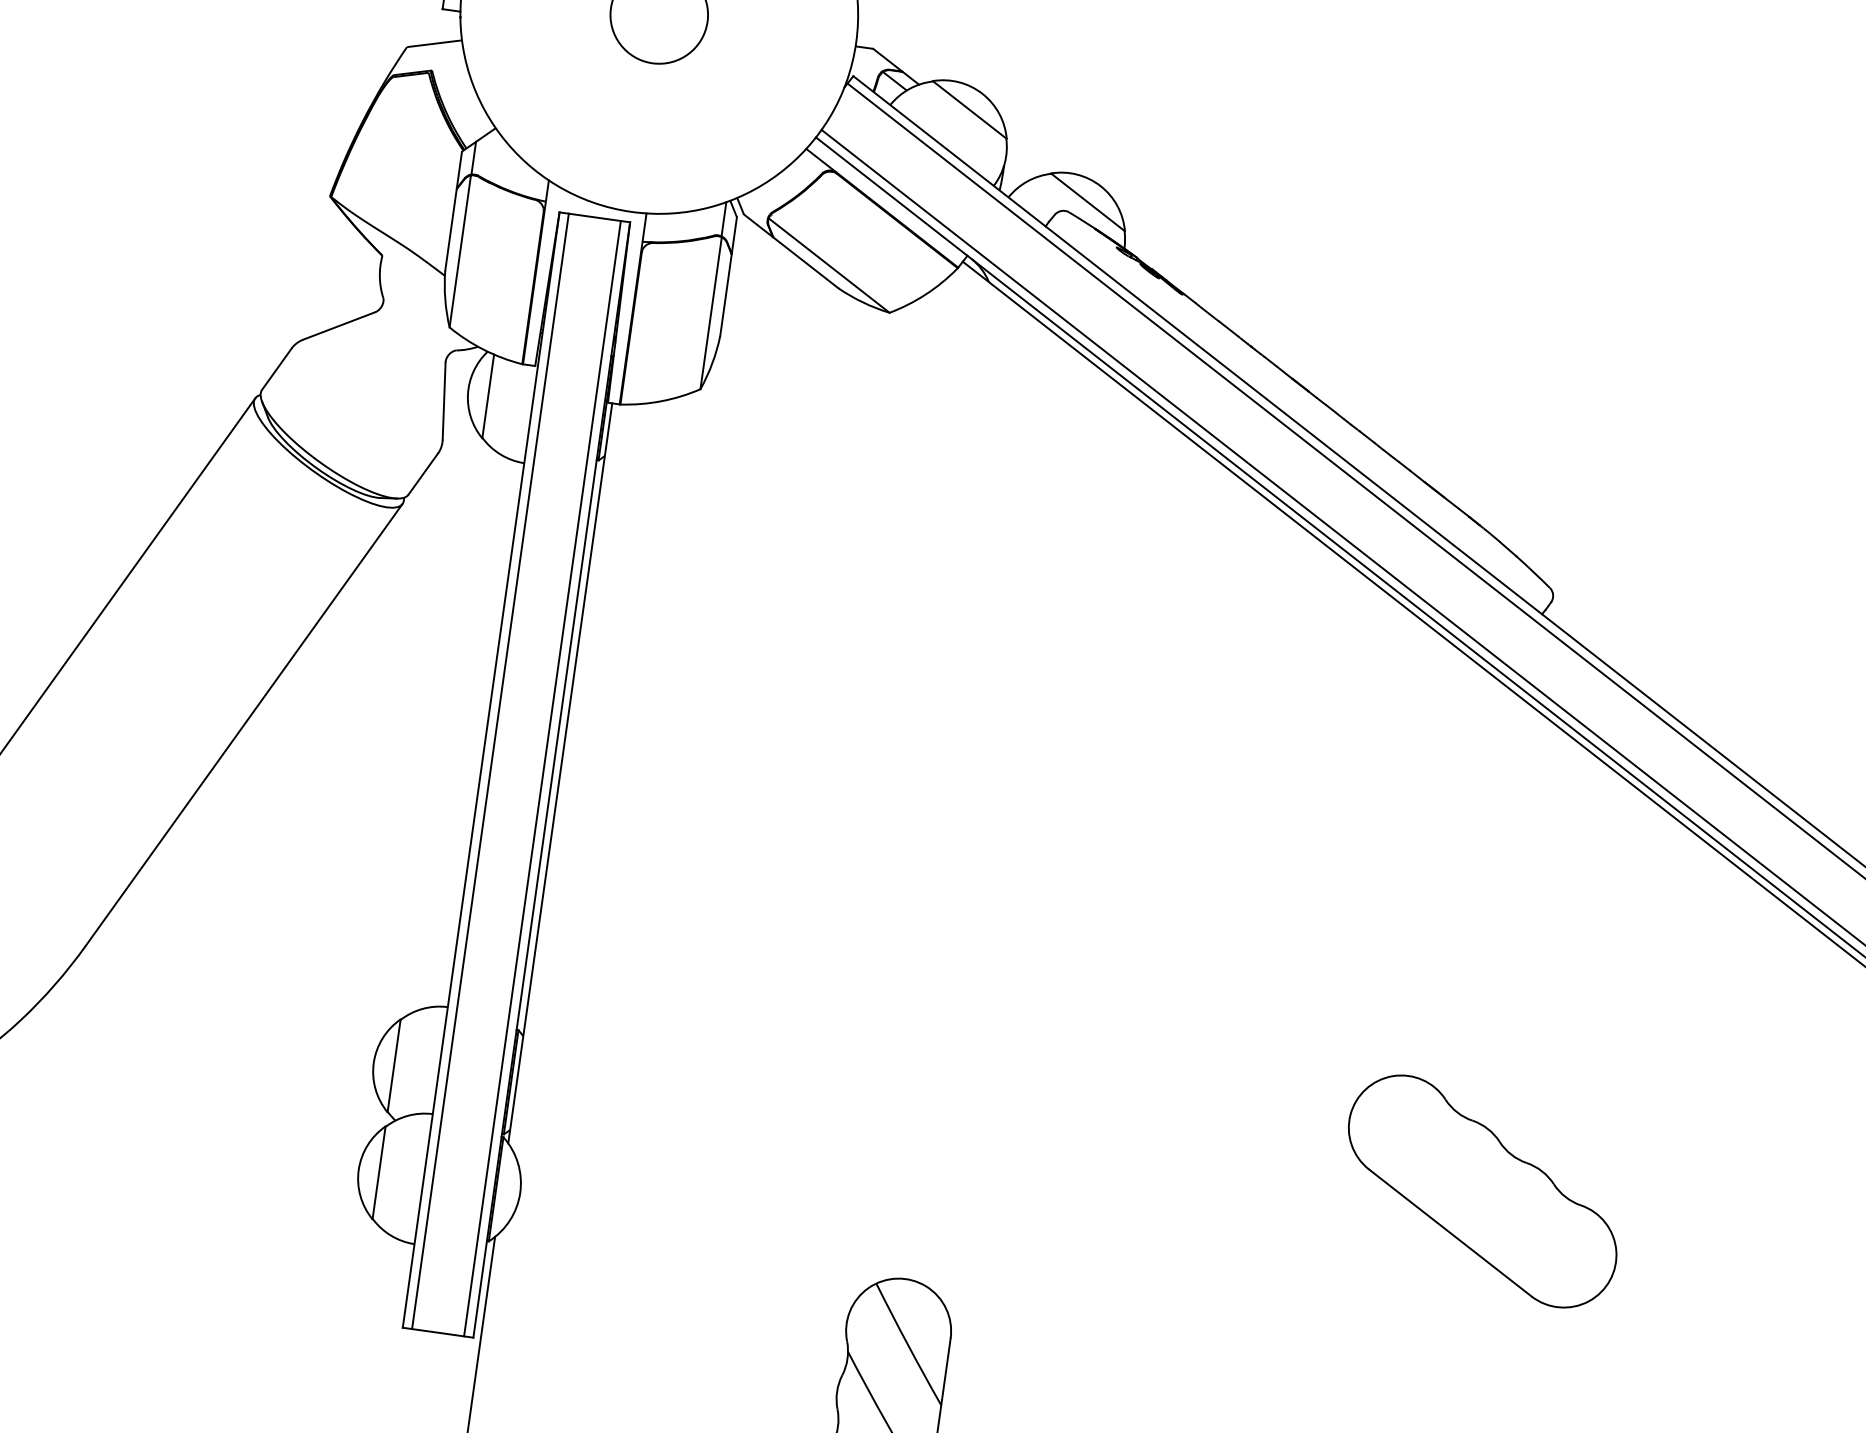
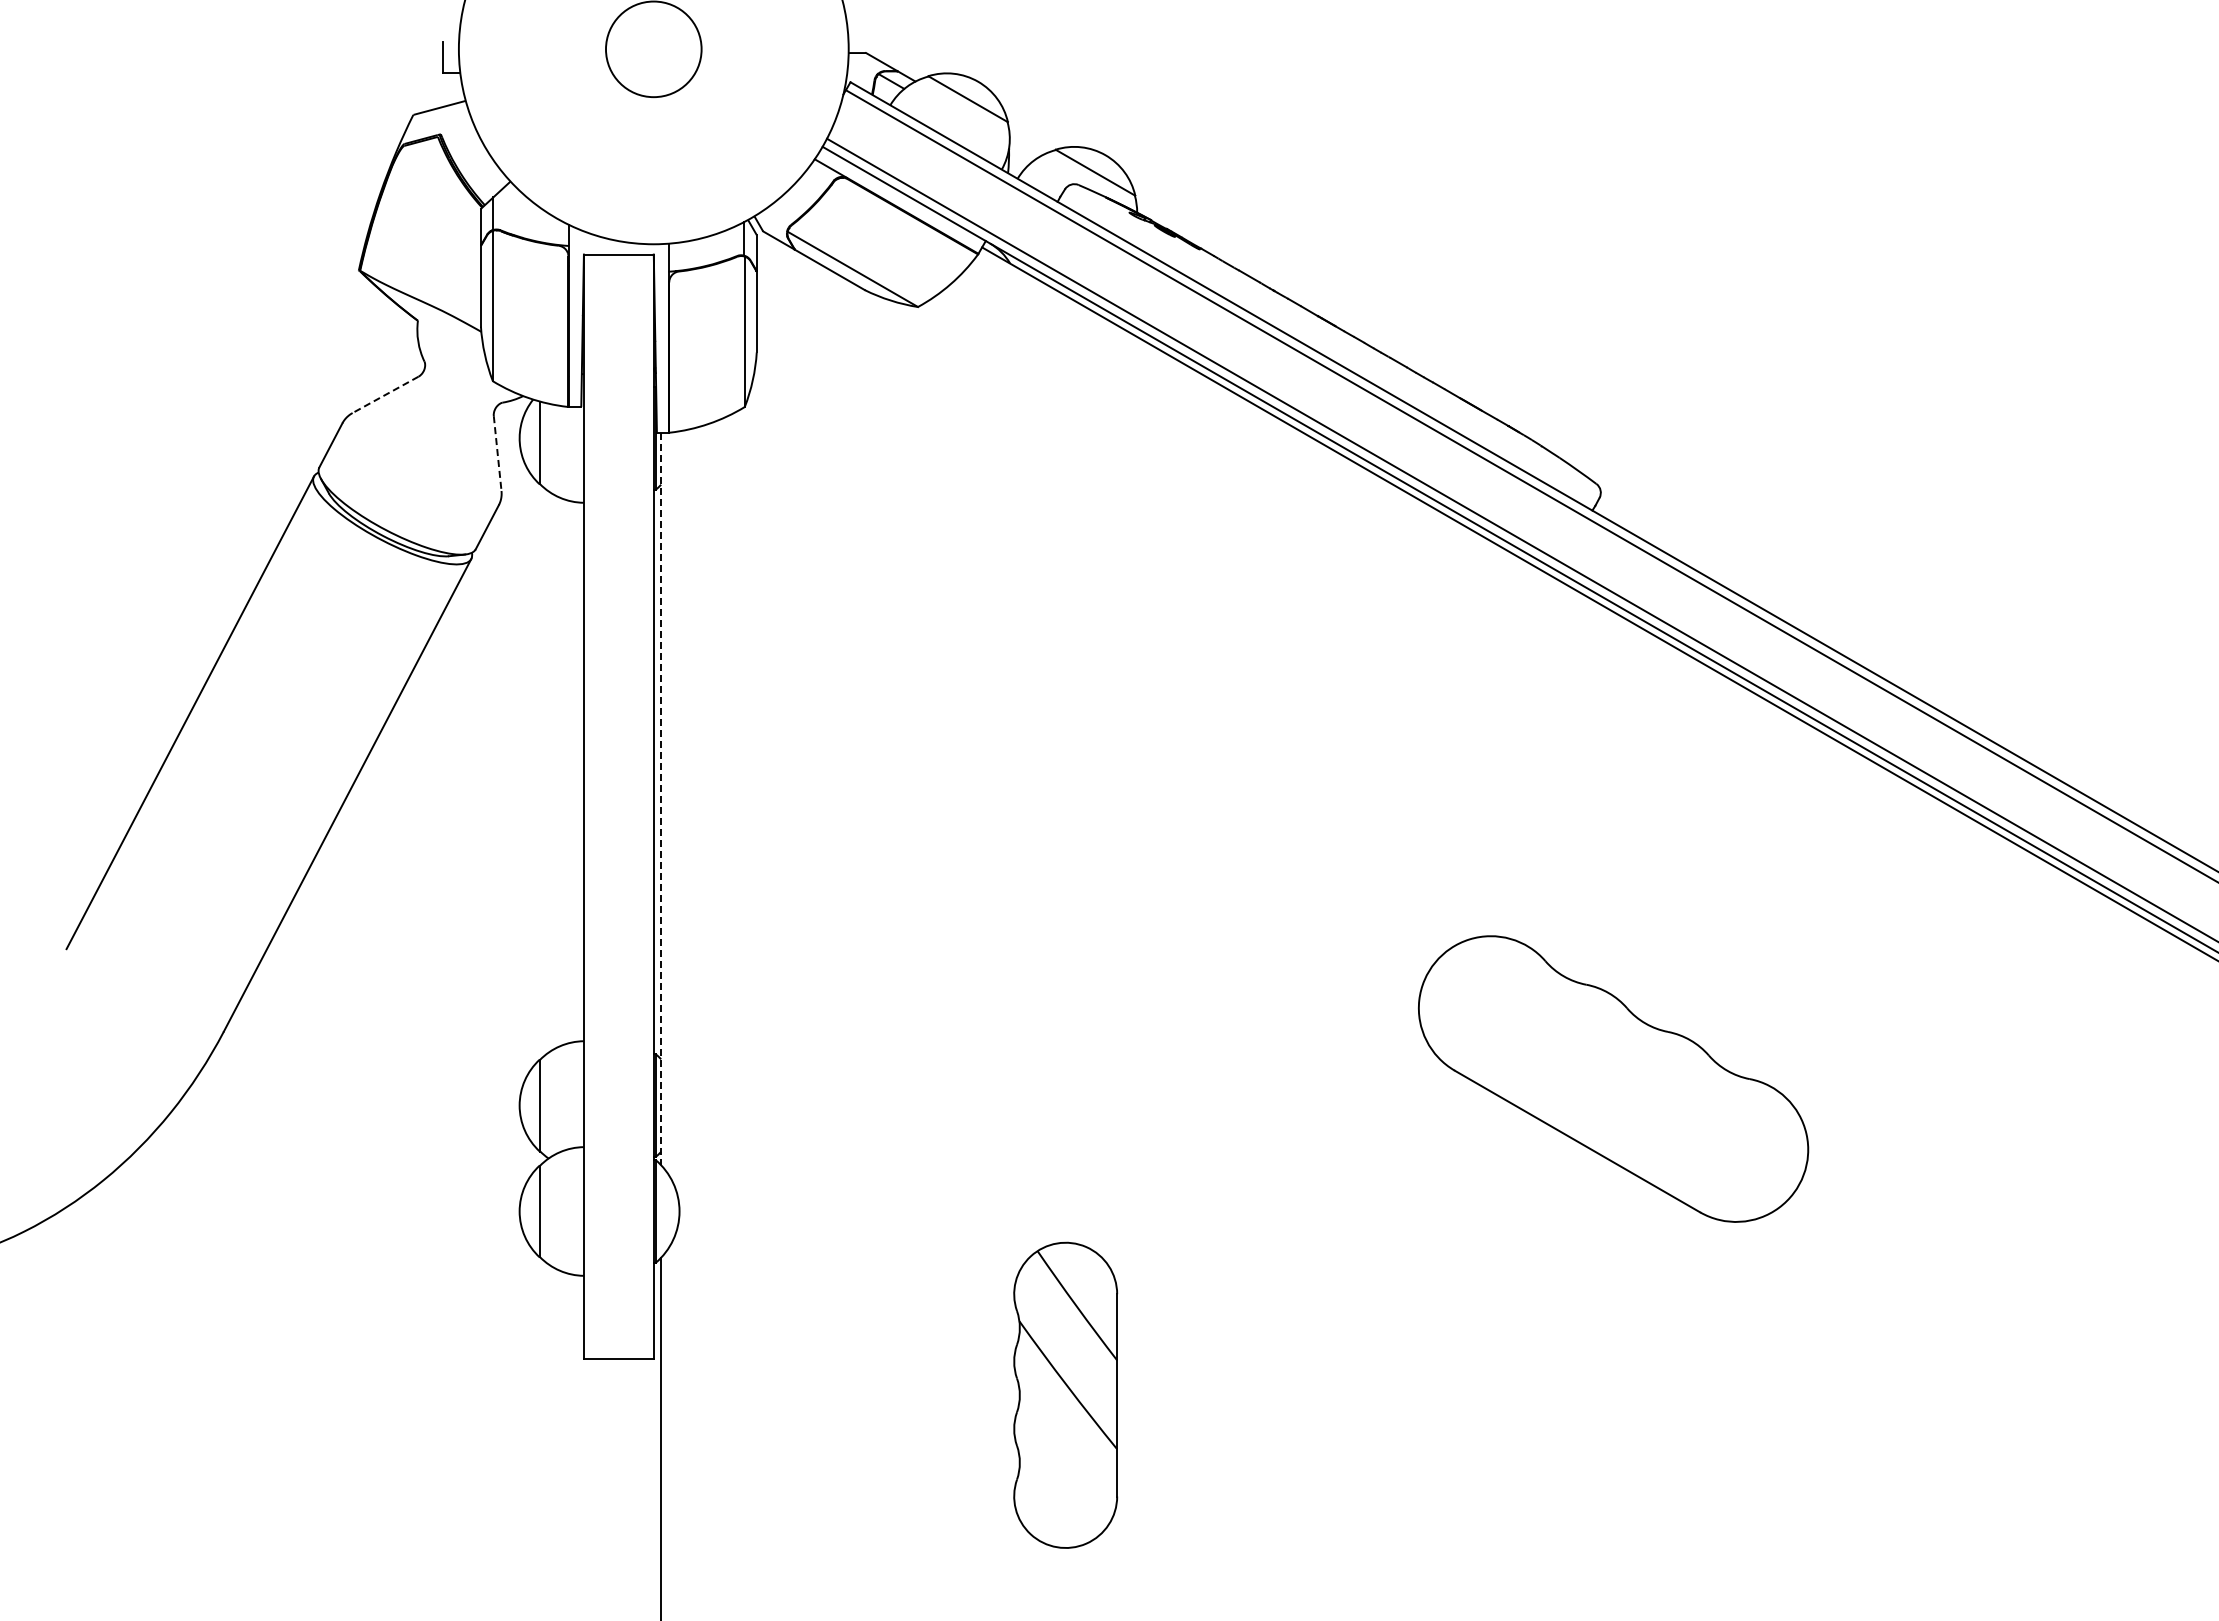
line: (339, 325) -> (385, 394), solid -> dashed
line: (443, 401) -> (497, 453), solid -> dashed
line: (490, 771) -> (593, 806), removed
line: (560, 773) -> (661, 799), solid -> dashed
line: (542, 778) -> (644, 806), removed
part: (1482, 1190) -> (1613, 1078), size x1.4

